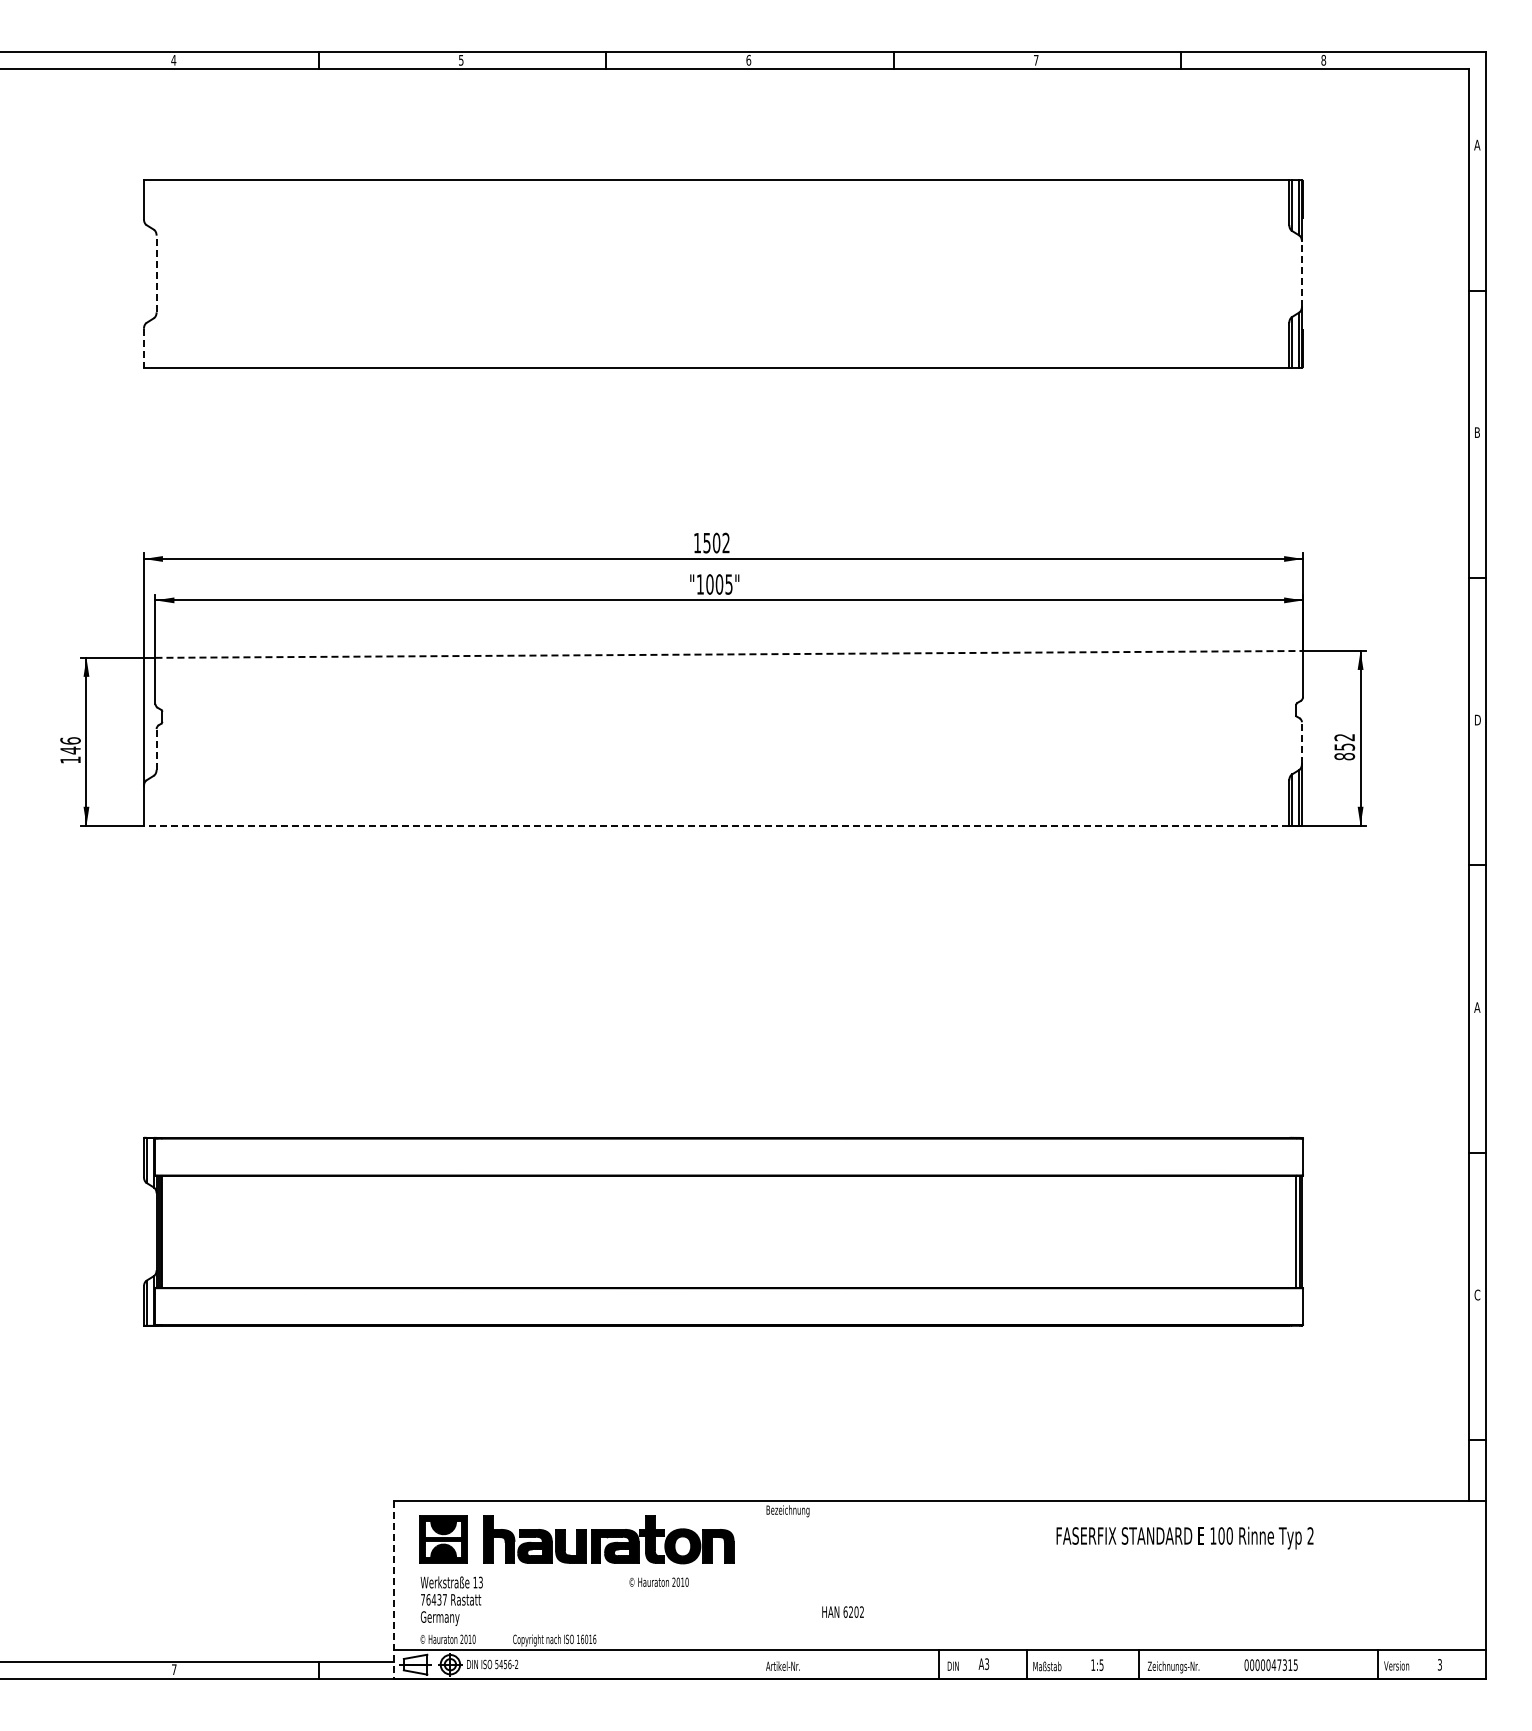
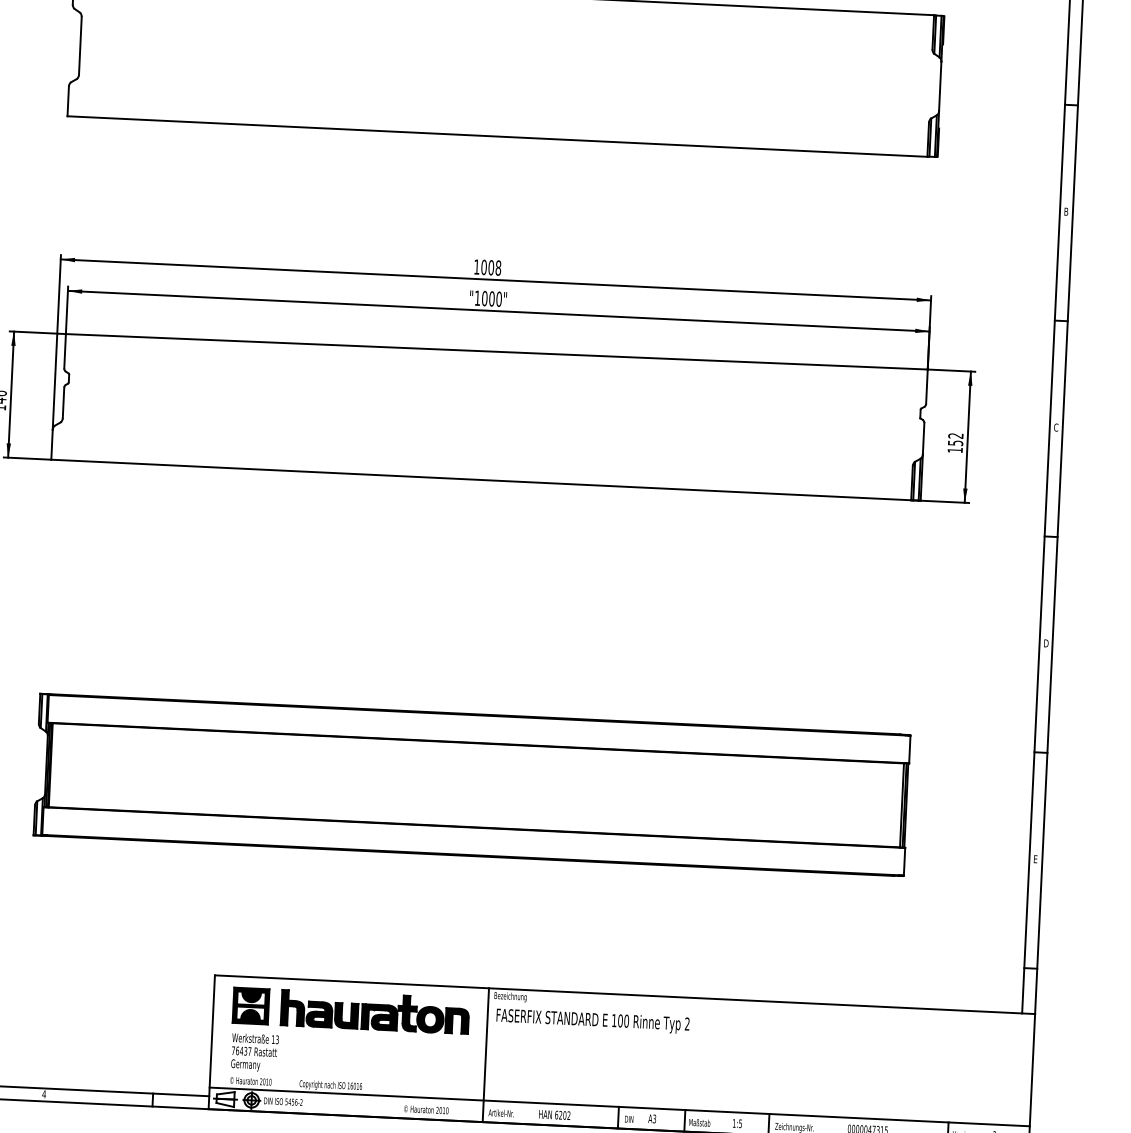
line: (156, 273) -> (80, 45), dashed -> solid
line: (1301, 274) -> (939, 86), dashed -> solid
line: (143, 348) -> (67, 101), dashed -> solid
text: (716, 542) -> (491, 267), 1502 -> 1008
text: (728, 584) -> (498, 299), "1005" -> "1000"
line: (729, 654) -> (496, 351), dashed -> solid
text: (1477, 719) -> (1056, 427), D -> C
line: (1301, 743) -> (923, 438), dashed -> solid
line: (156, 748) -> (63, 402), dashed -> solid
text: (1344, 756) -> (955, 450), 852 -> 152
line: (716, 825) -> (481, 479), dashed -> solid
text: (1477, 1007) -> (1046, 643), A -> D
text: (1477, 1294) -> (1035, 858), C -> E
text: (1184, 1537) -> (592, 1020), moved
text: (658, 1581) -> (425, 1109), moved
line: (758, 1589) -> (485, 1054), added
line: (393, 1590) -> (211, 1042), dashed -> solid
text: (842, 1611) -> (554, 1114), moved
text: (173, 1669) -> (43, 1094), 7 -> 4

